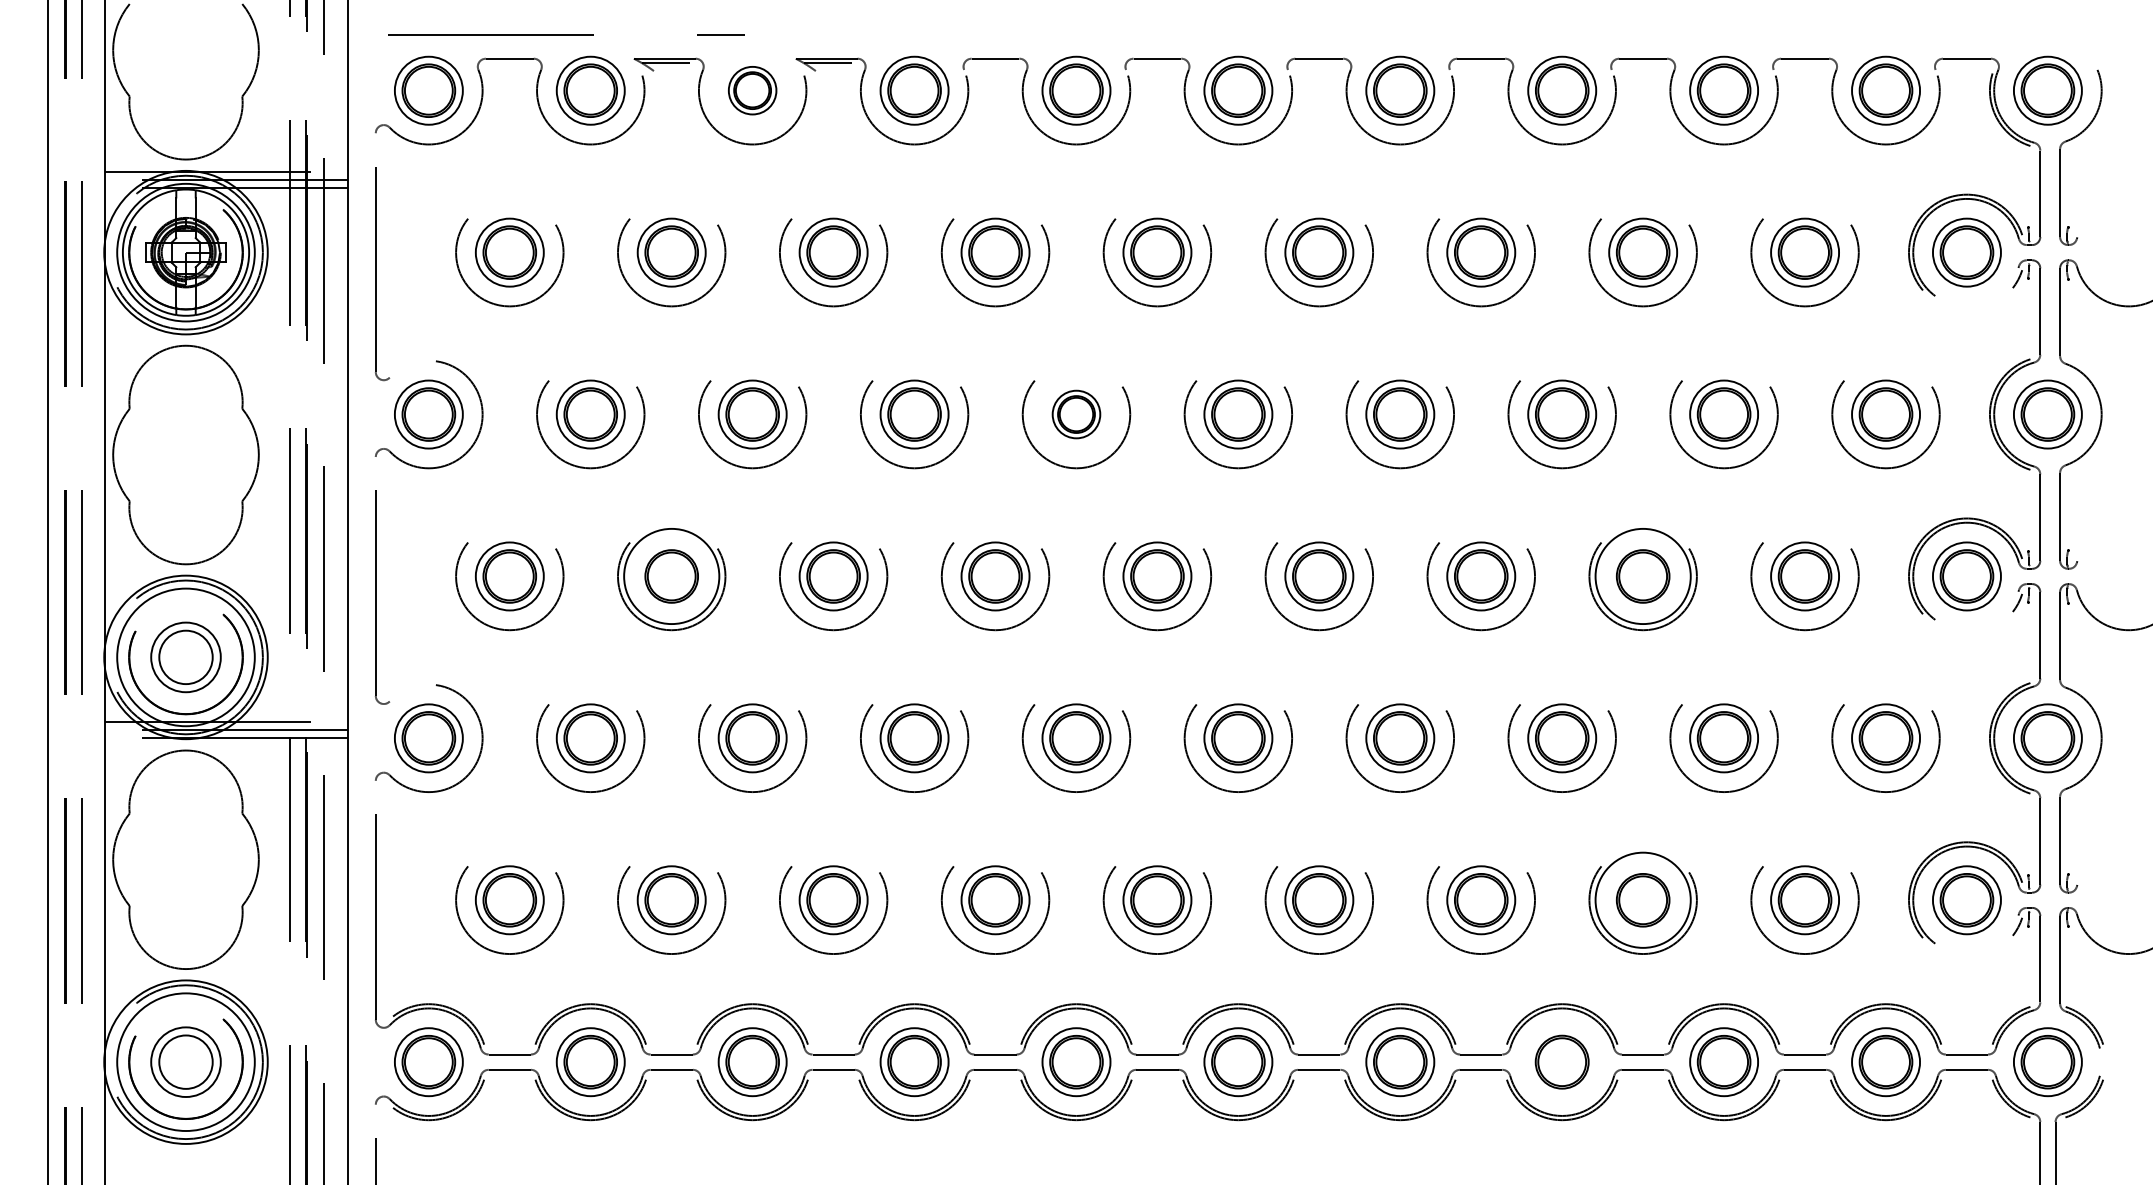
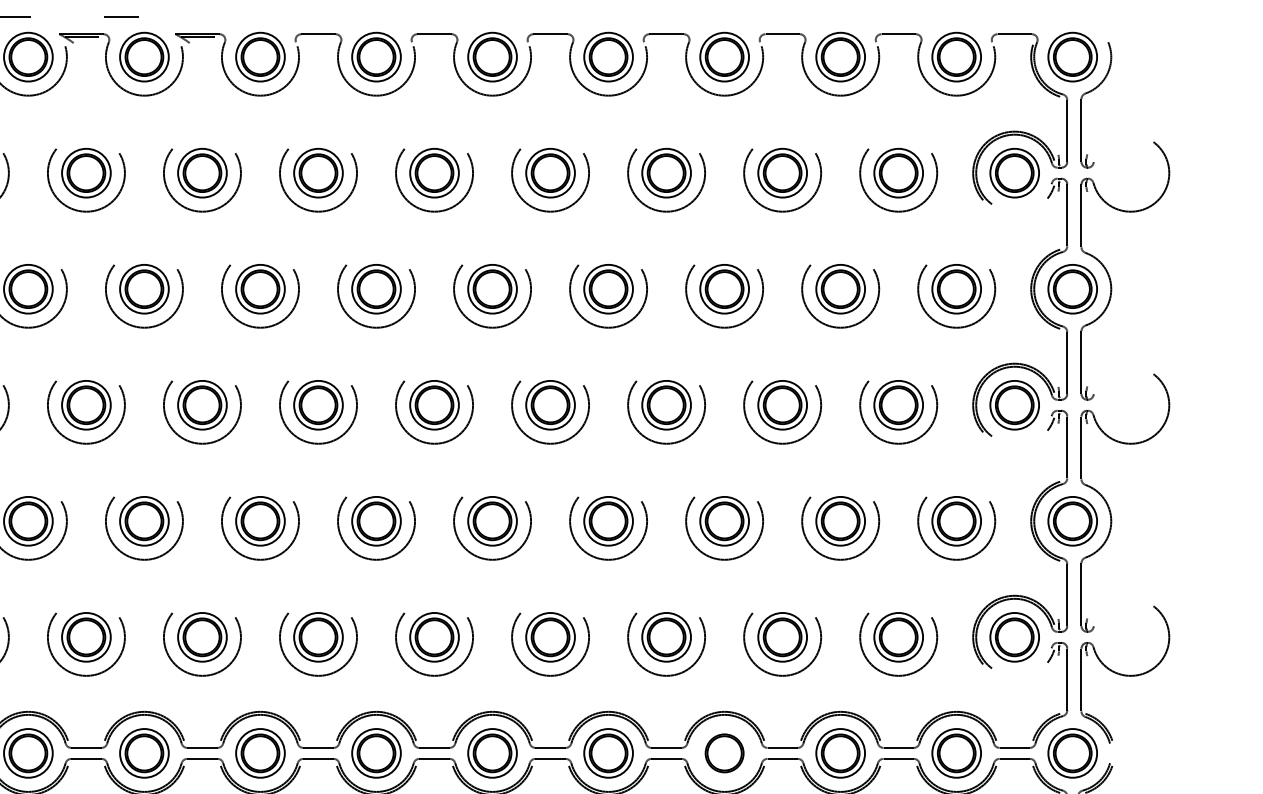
part: (752, 90) -> (144, 56), size x1.43
part: (1076, 414) -> (376, 289), size x1.43
circle: (671, 576) -> (86, 405), size x0.71
circle: (1643, 576) -> (782, 405), size x0.71
circle: (1643, 900) -> (782, 637), size x0.71

